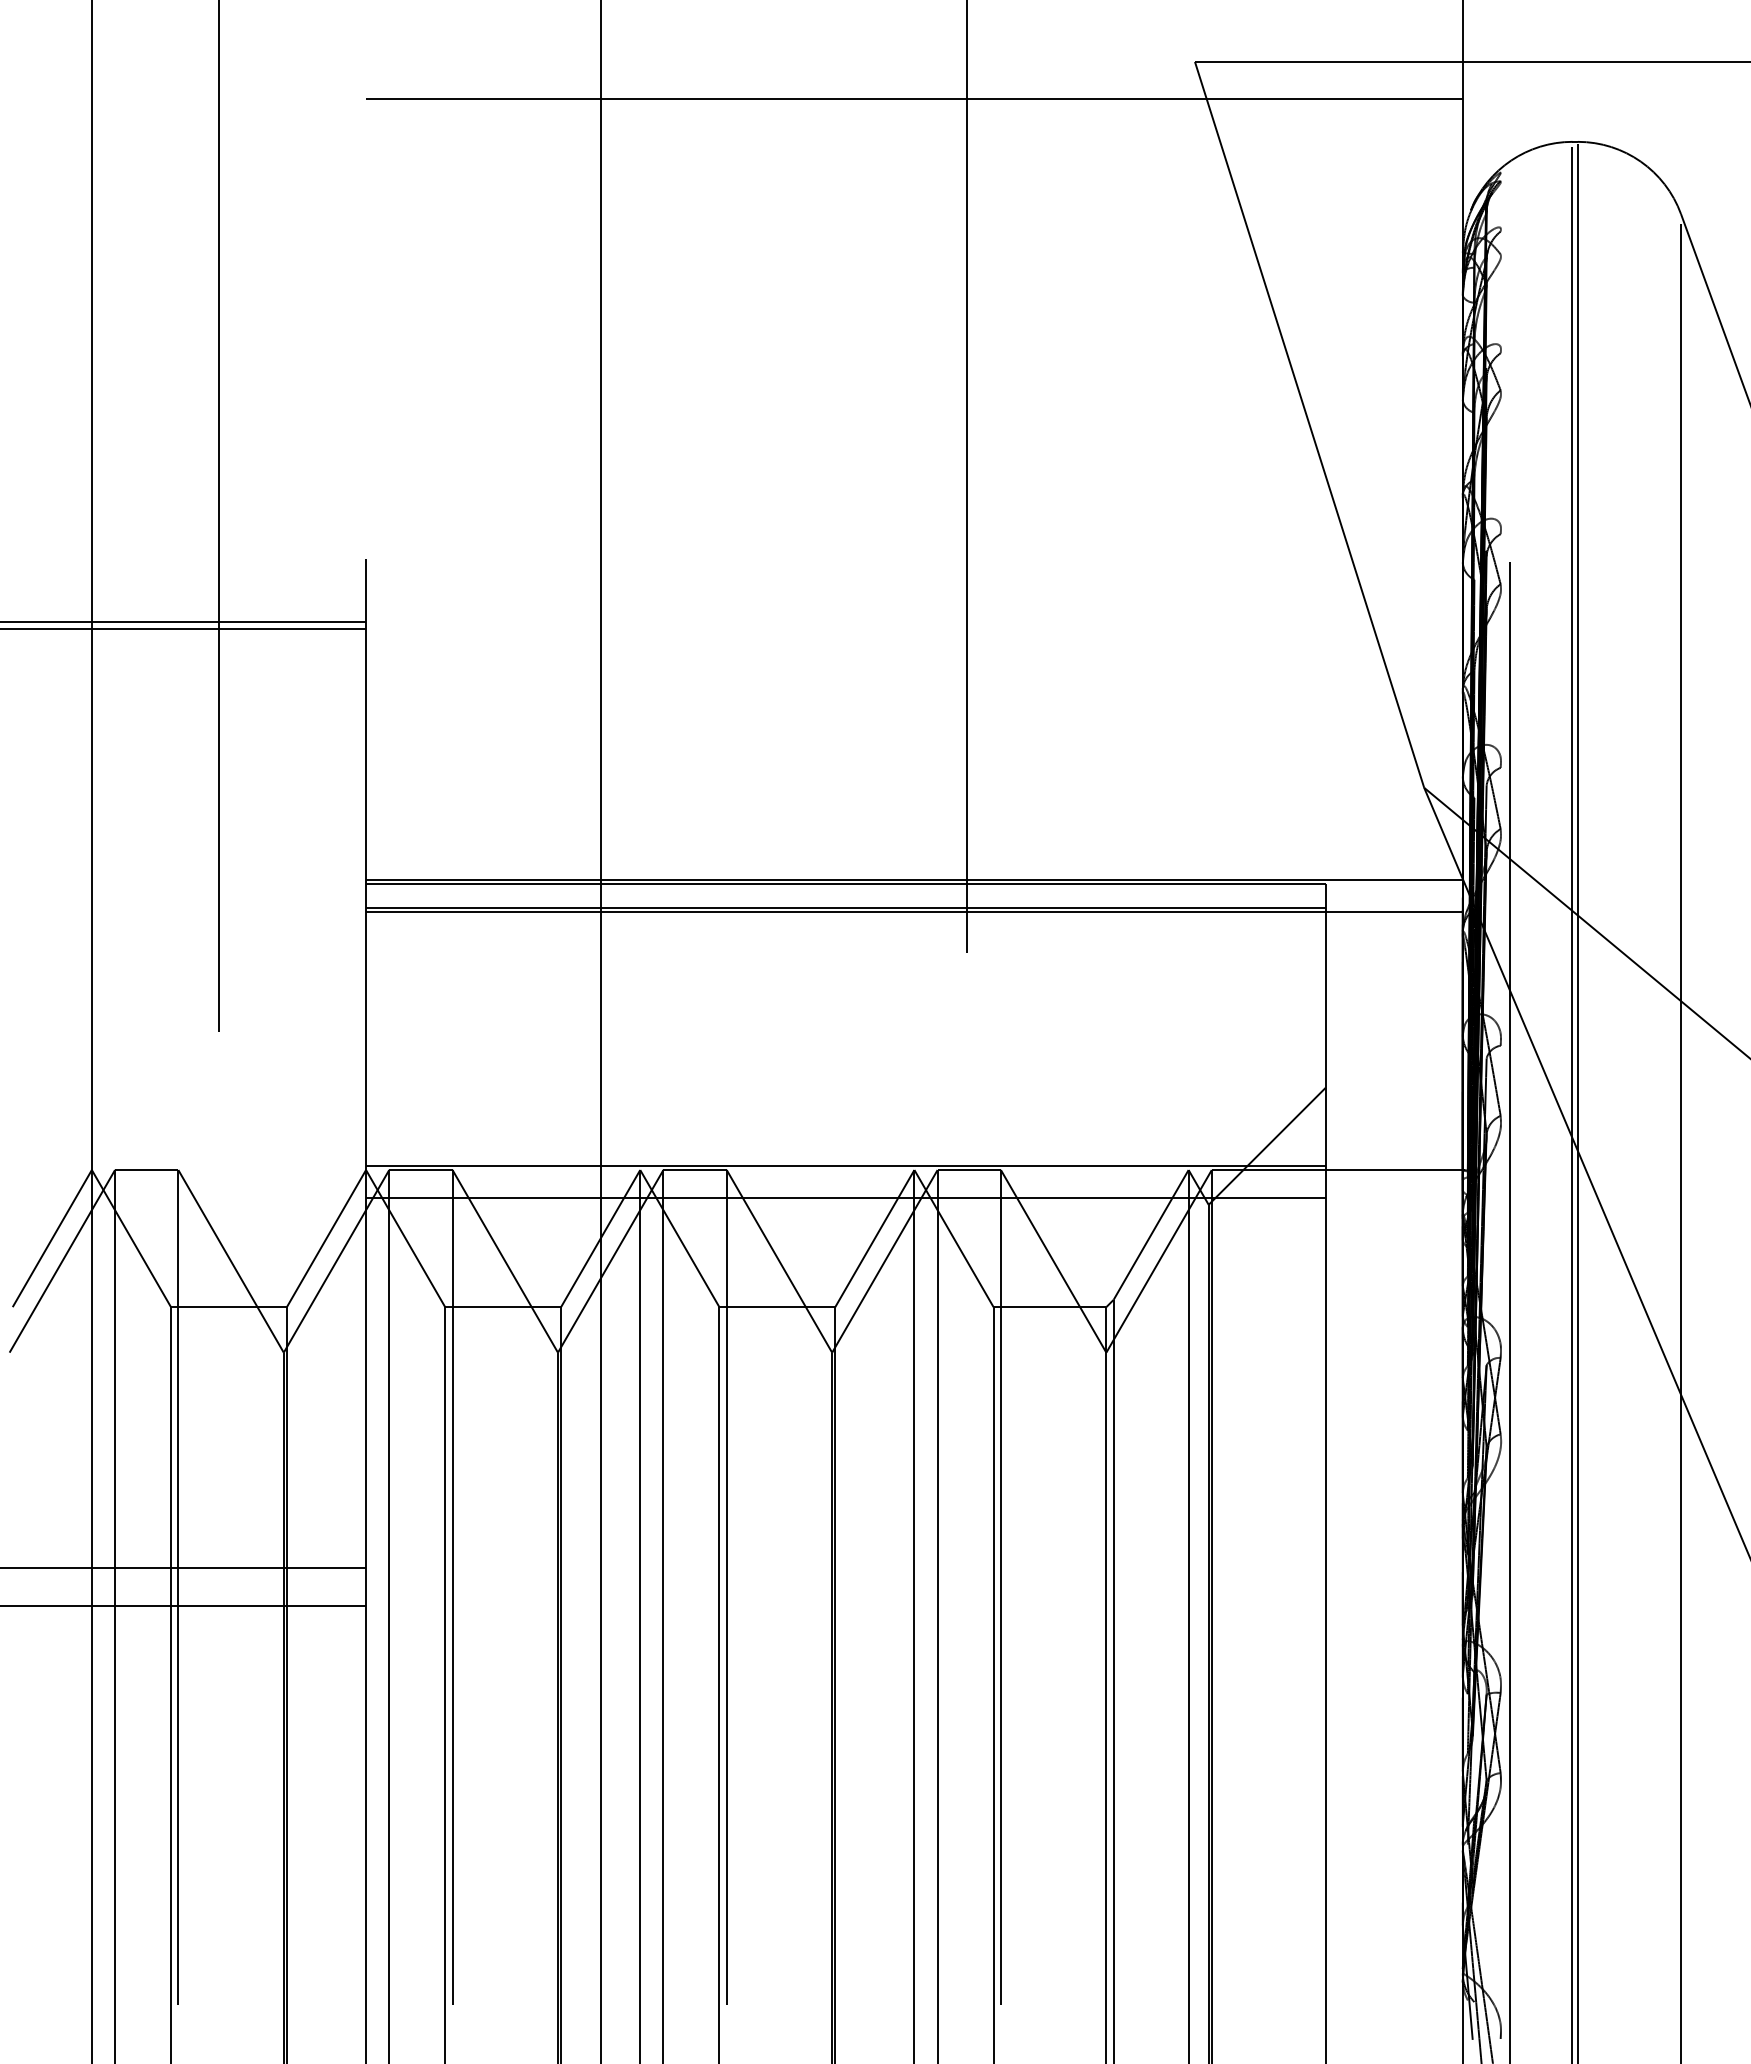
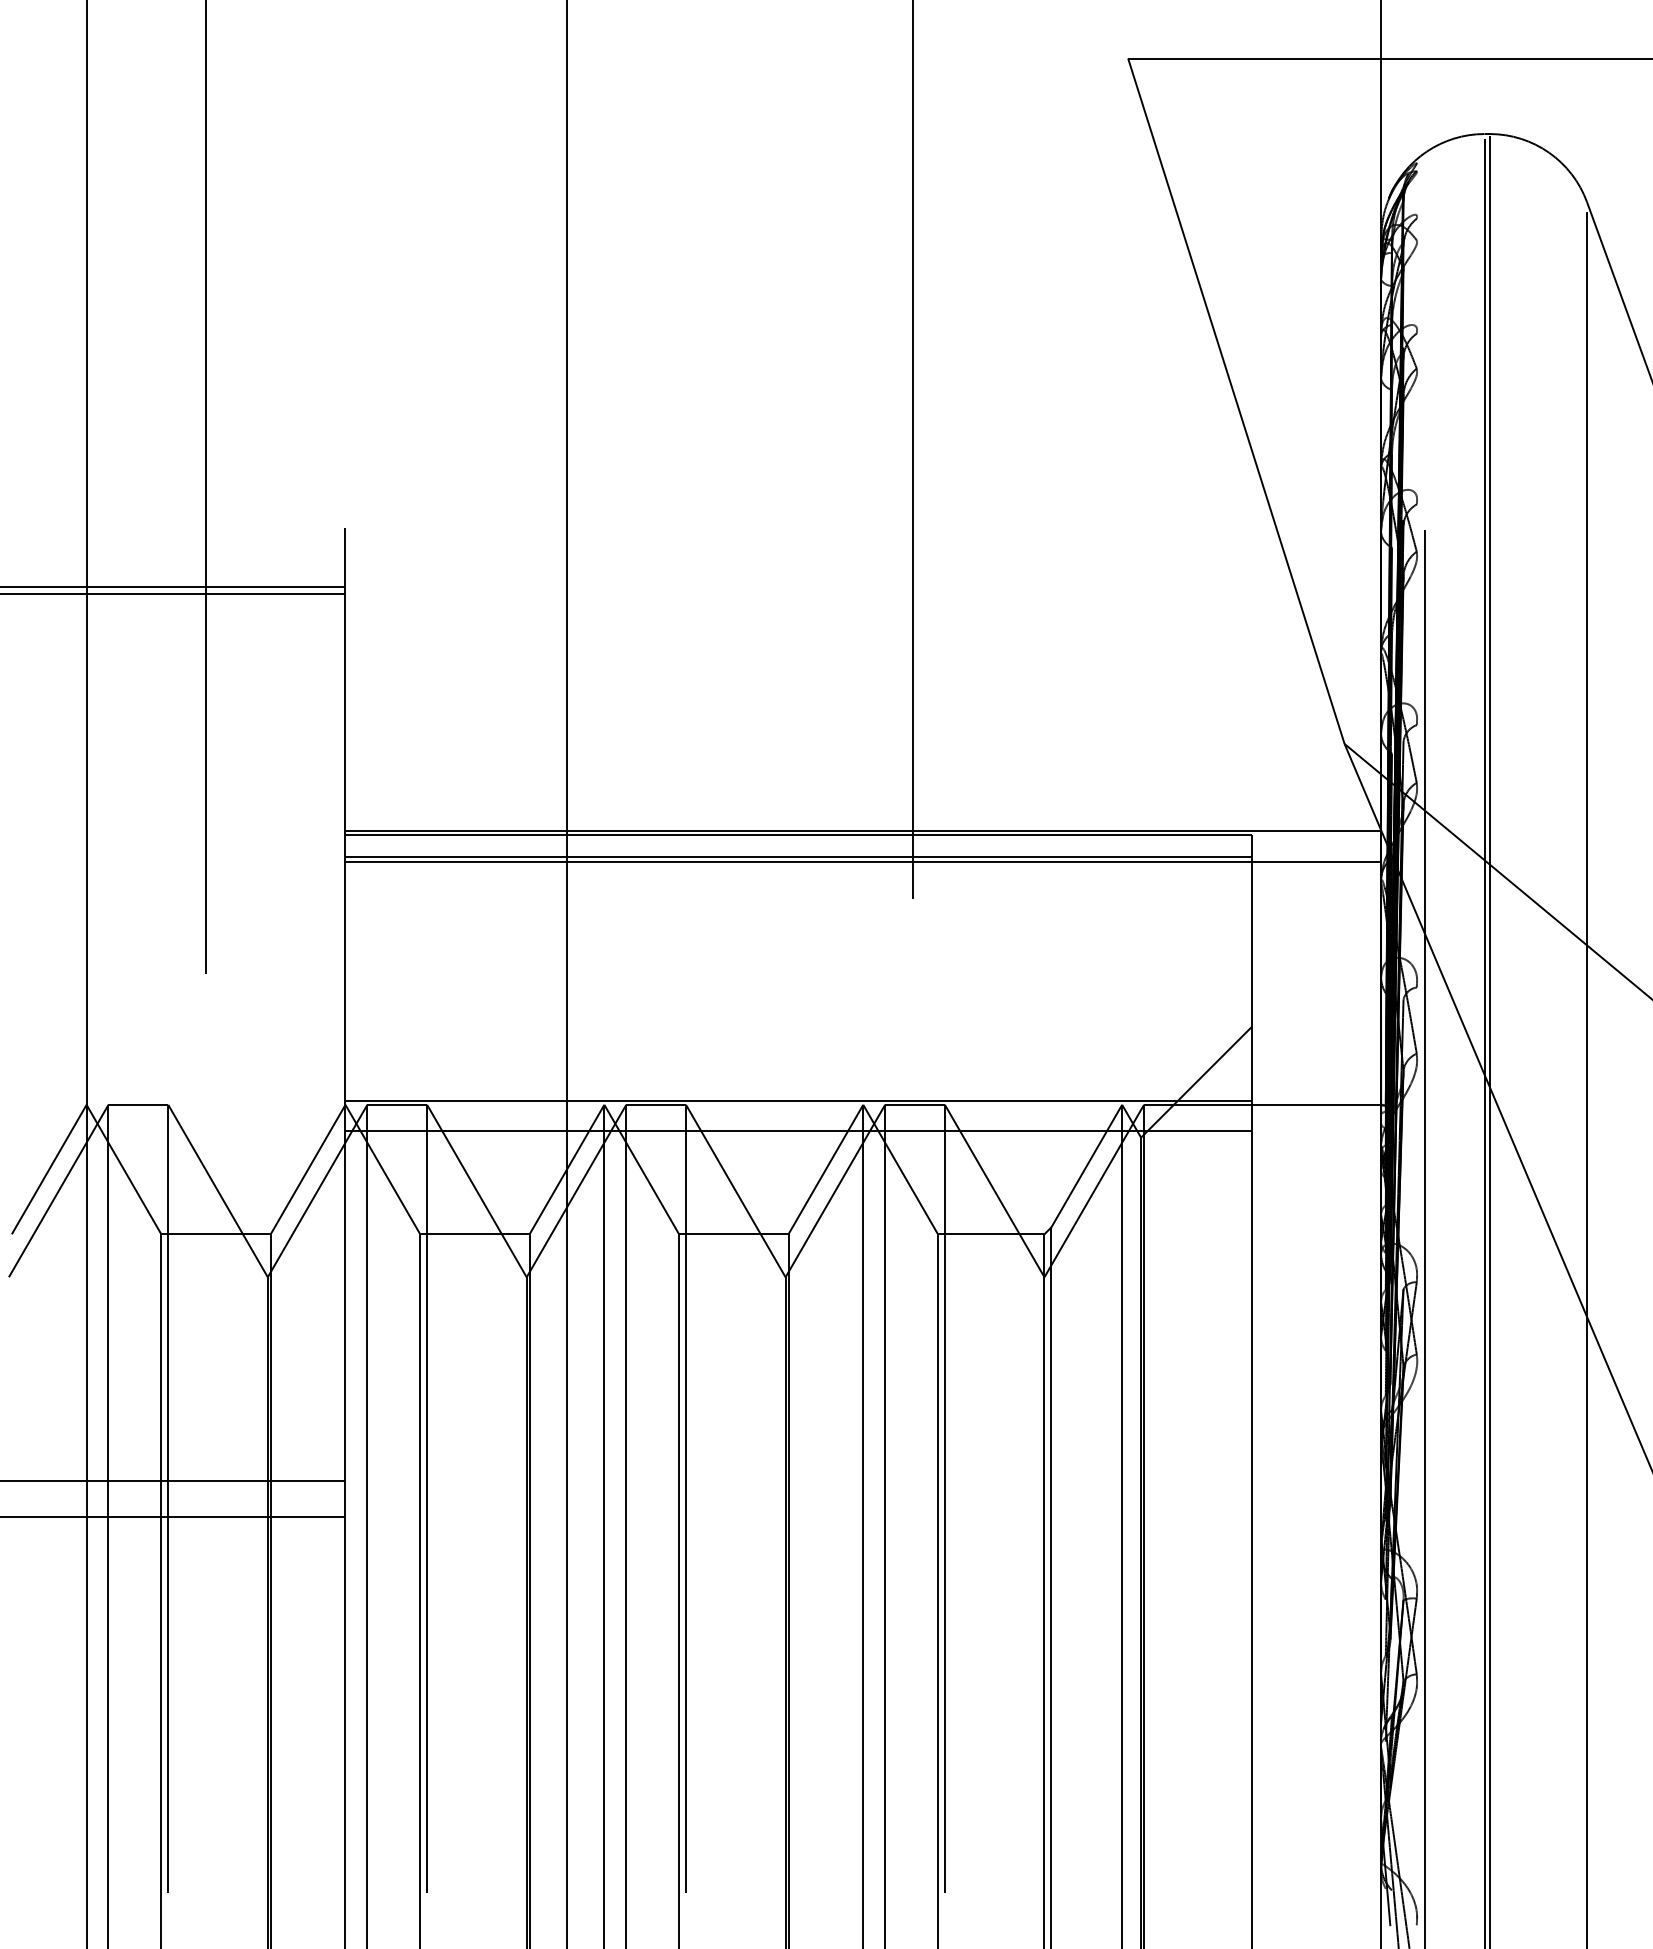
line: (914, 99) -> (863, 94), removed

